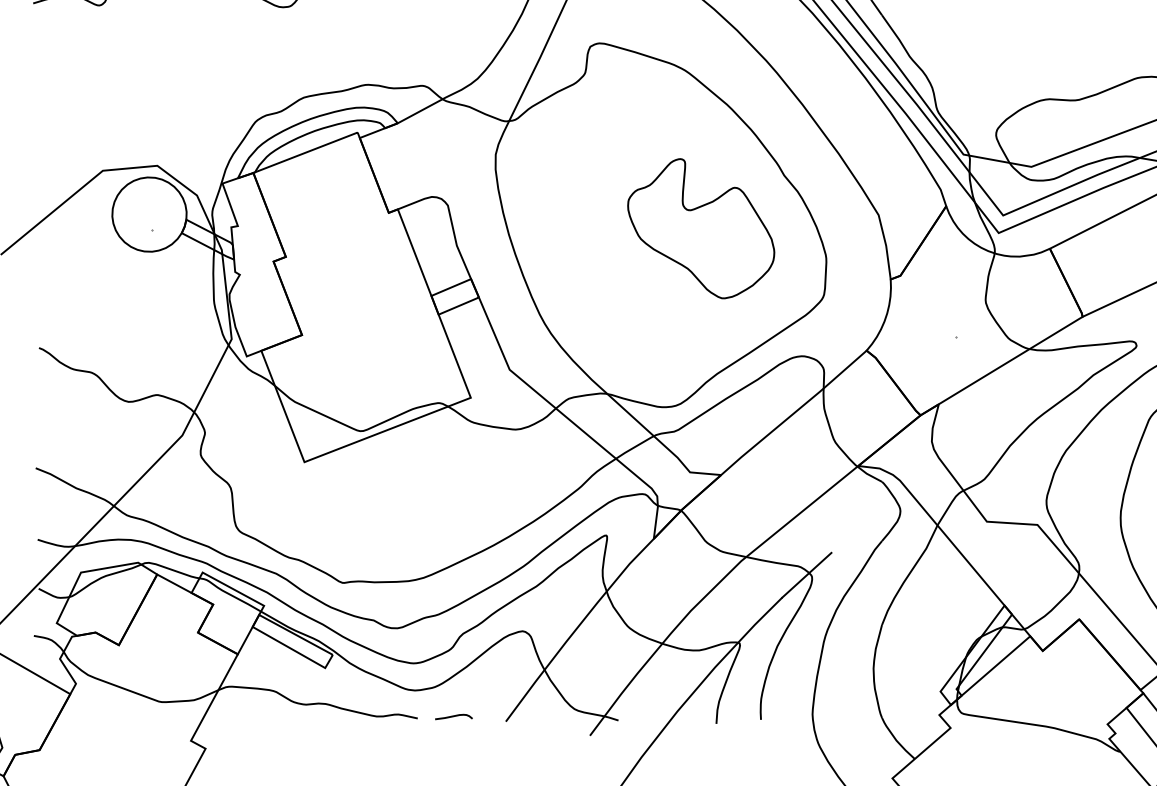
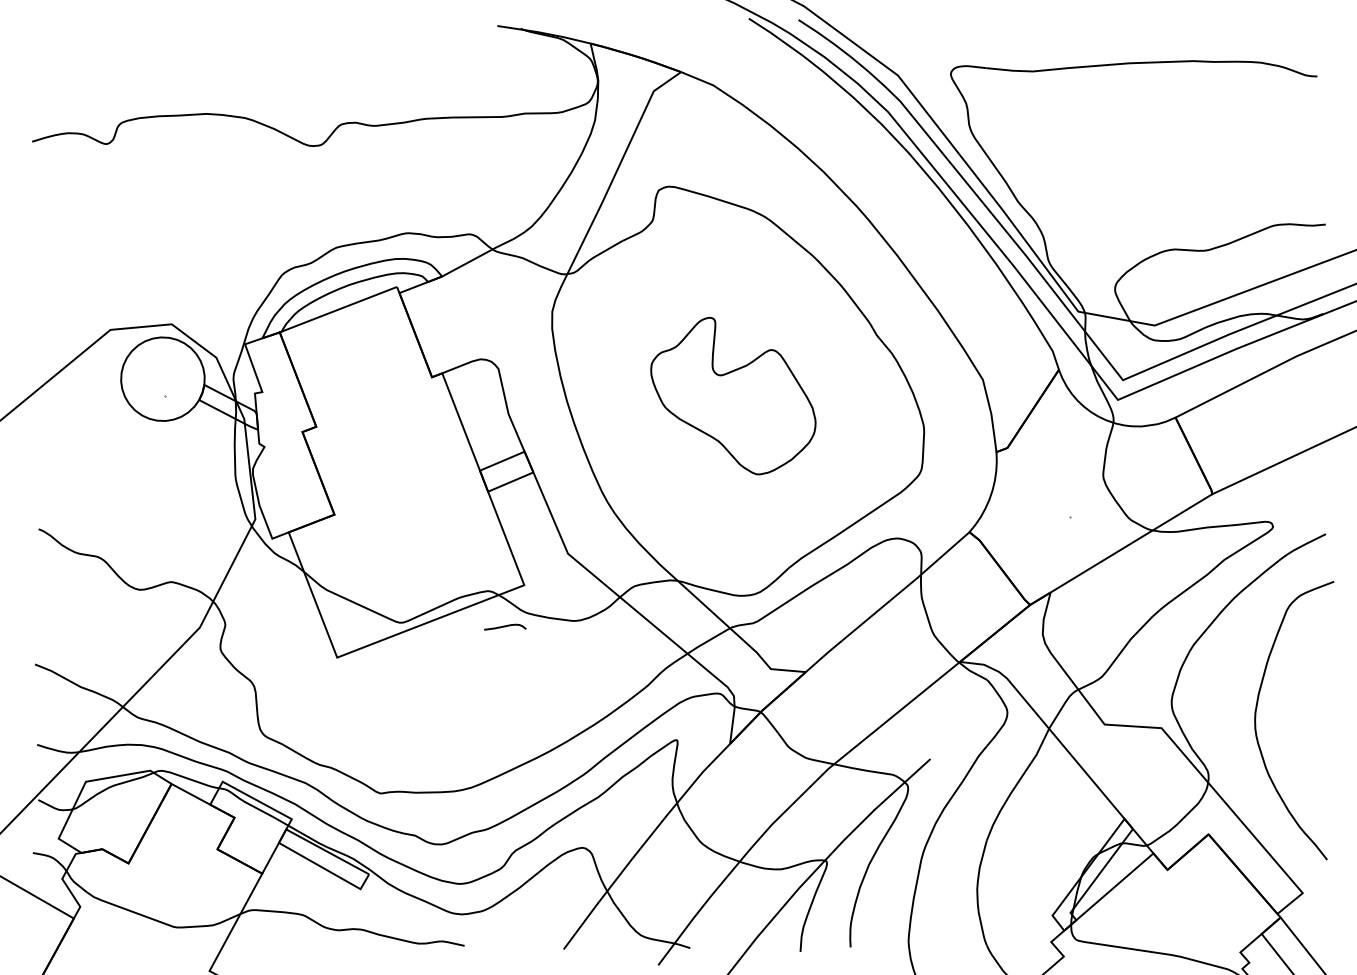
part: (701, 228) -> (733, 395), moved
curve: (454, 716) -> (505, 626), moved

